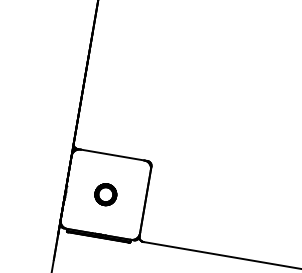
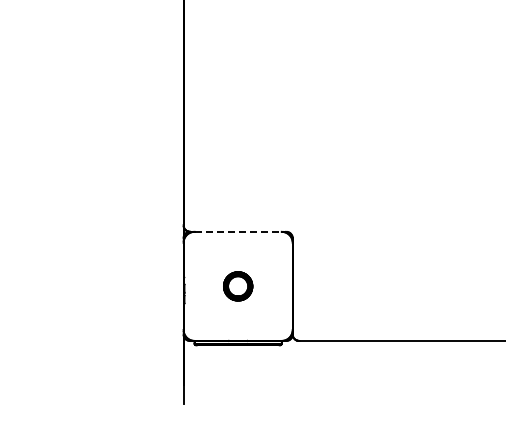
line: (112, 154) -> (238, 231), solid -> dashed

